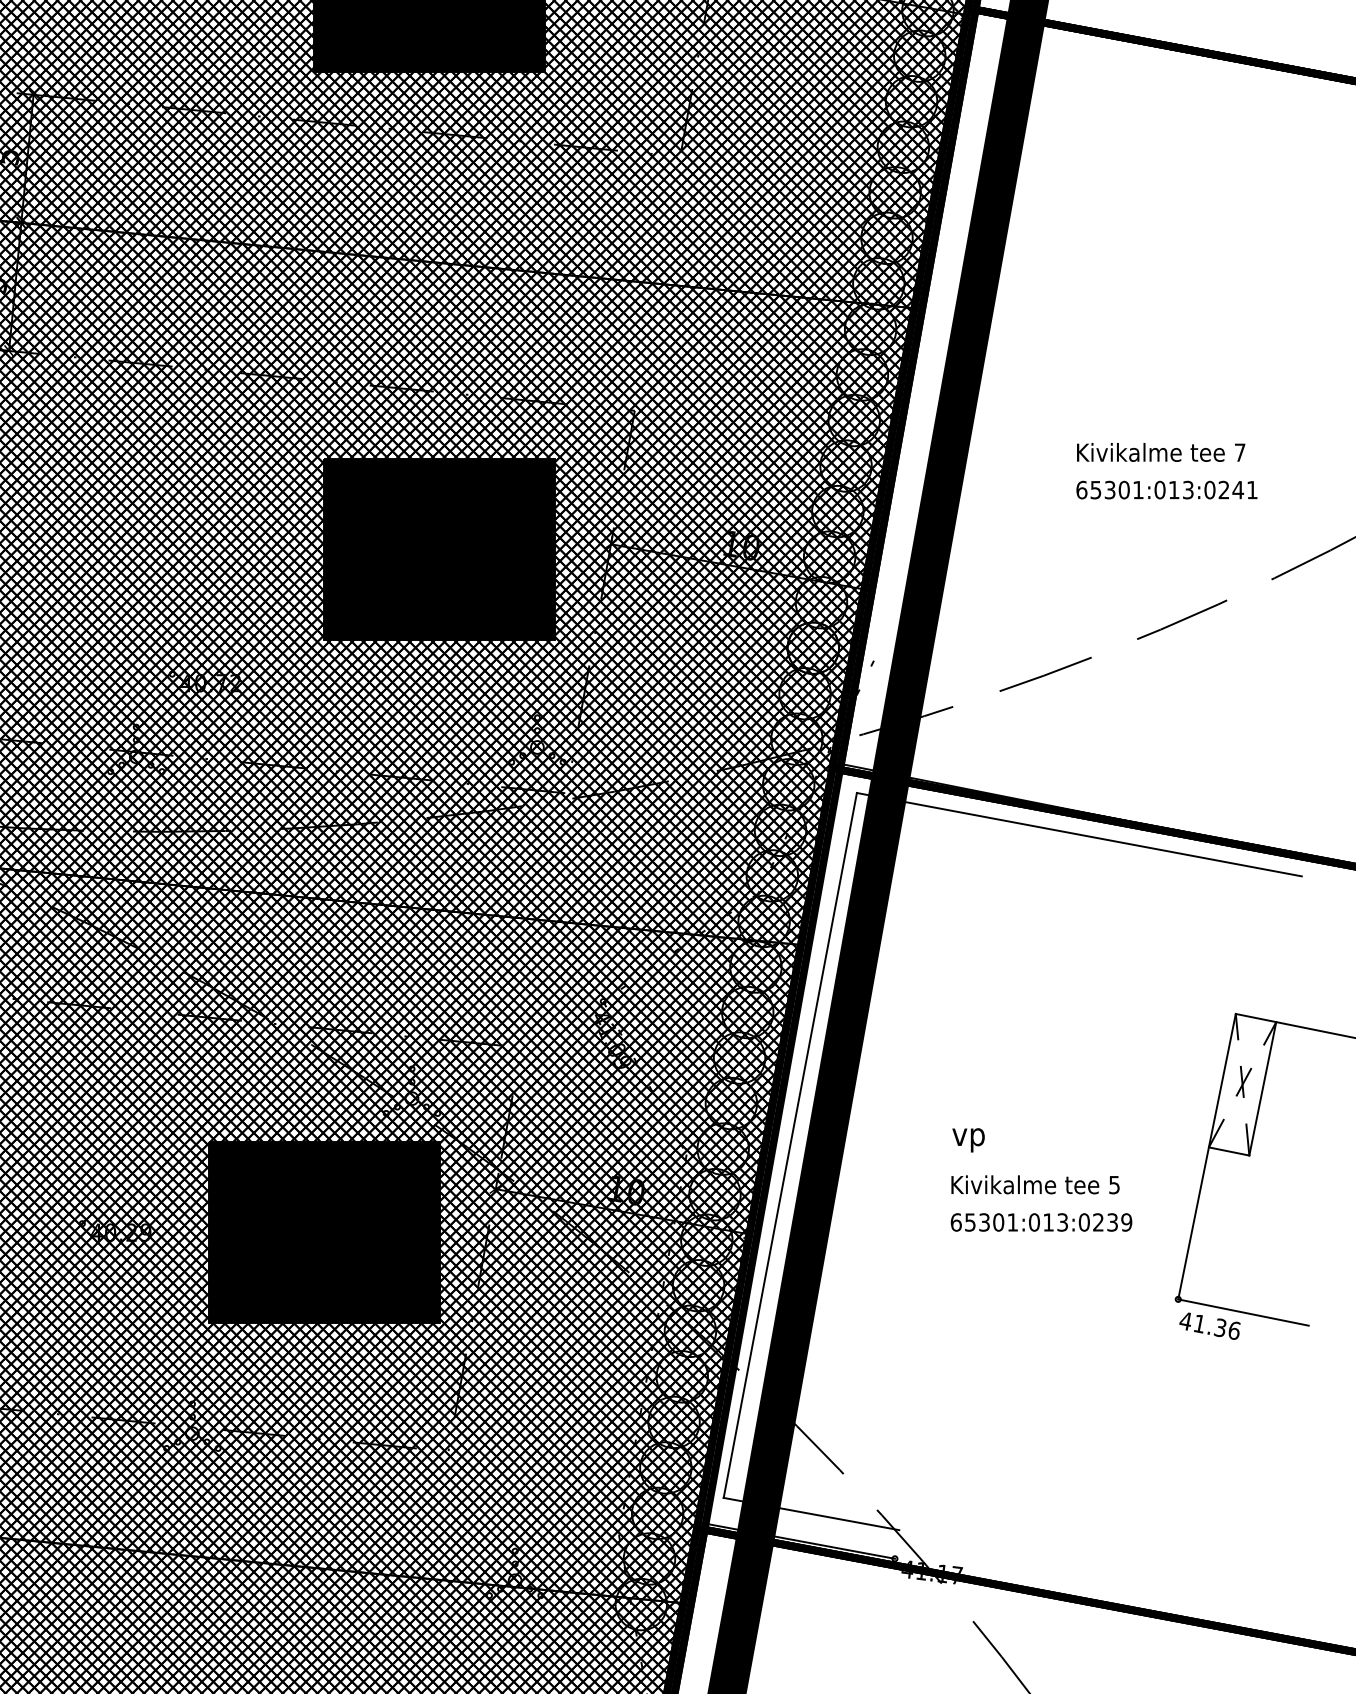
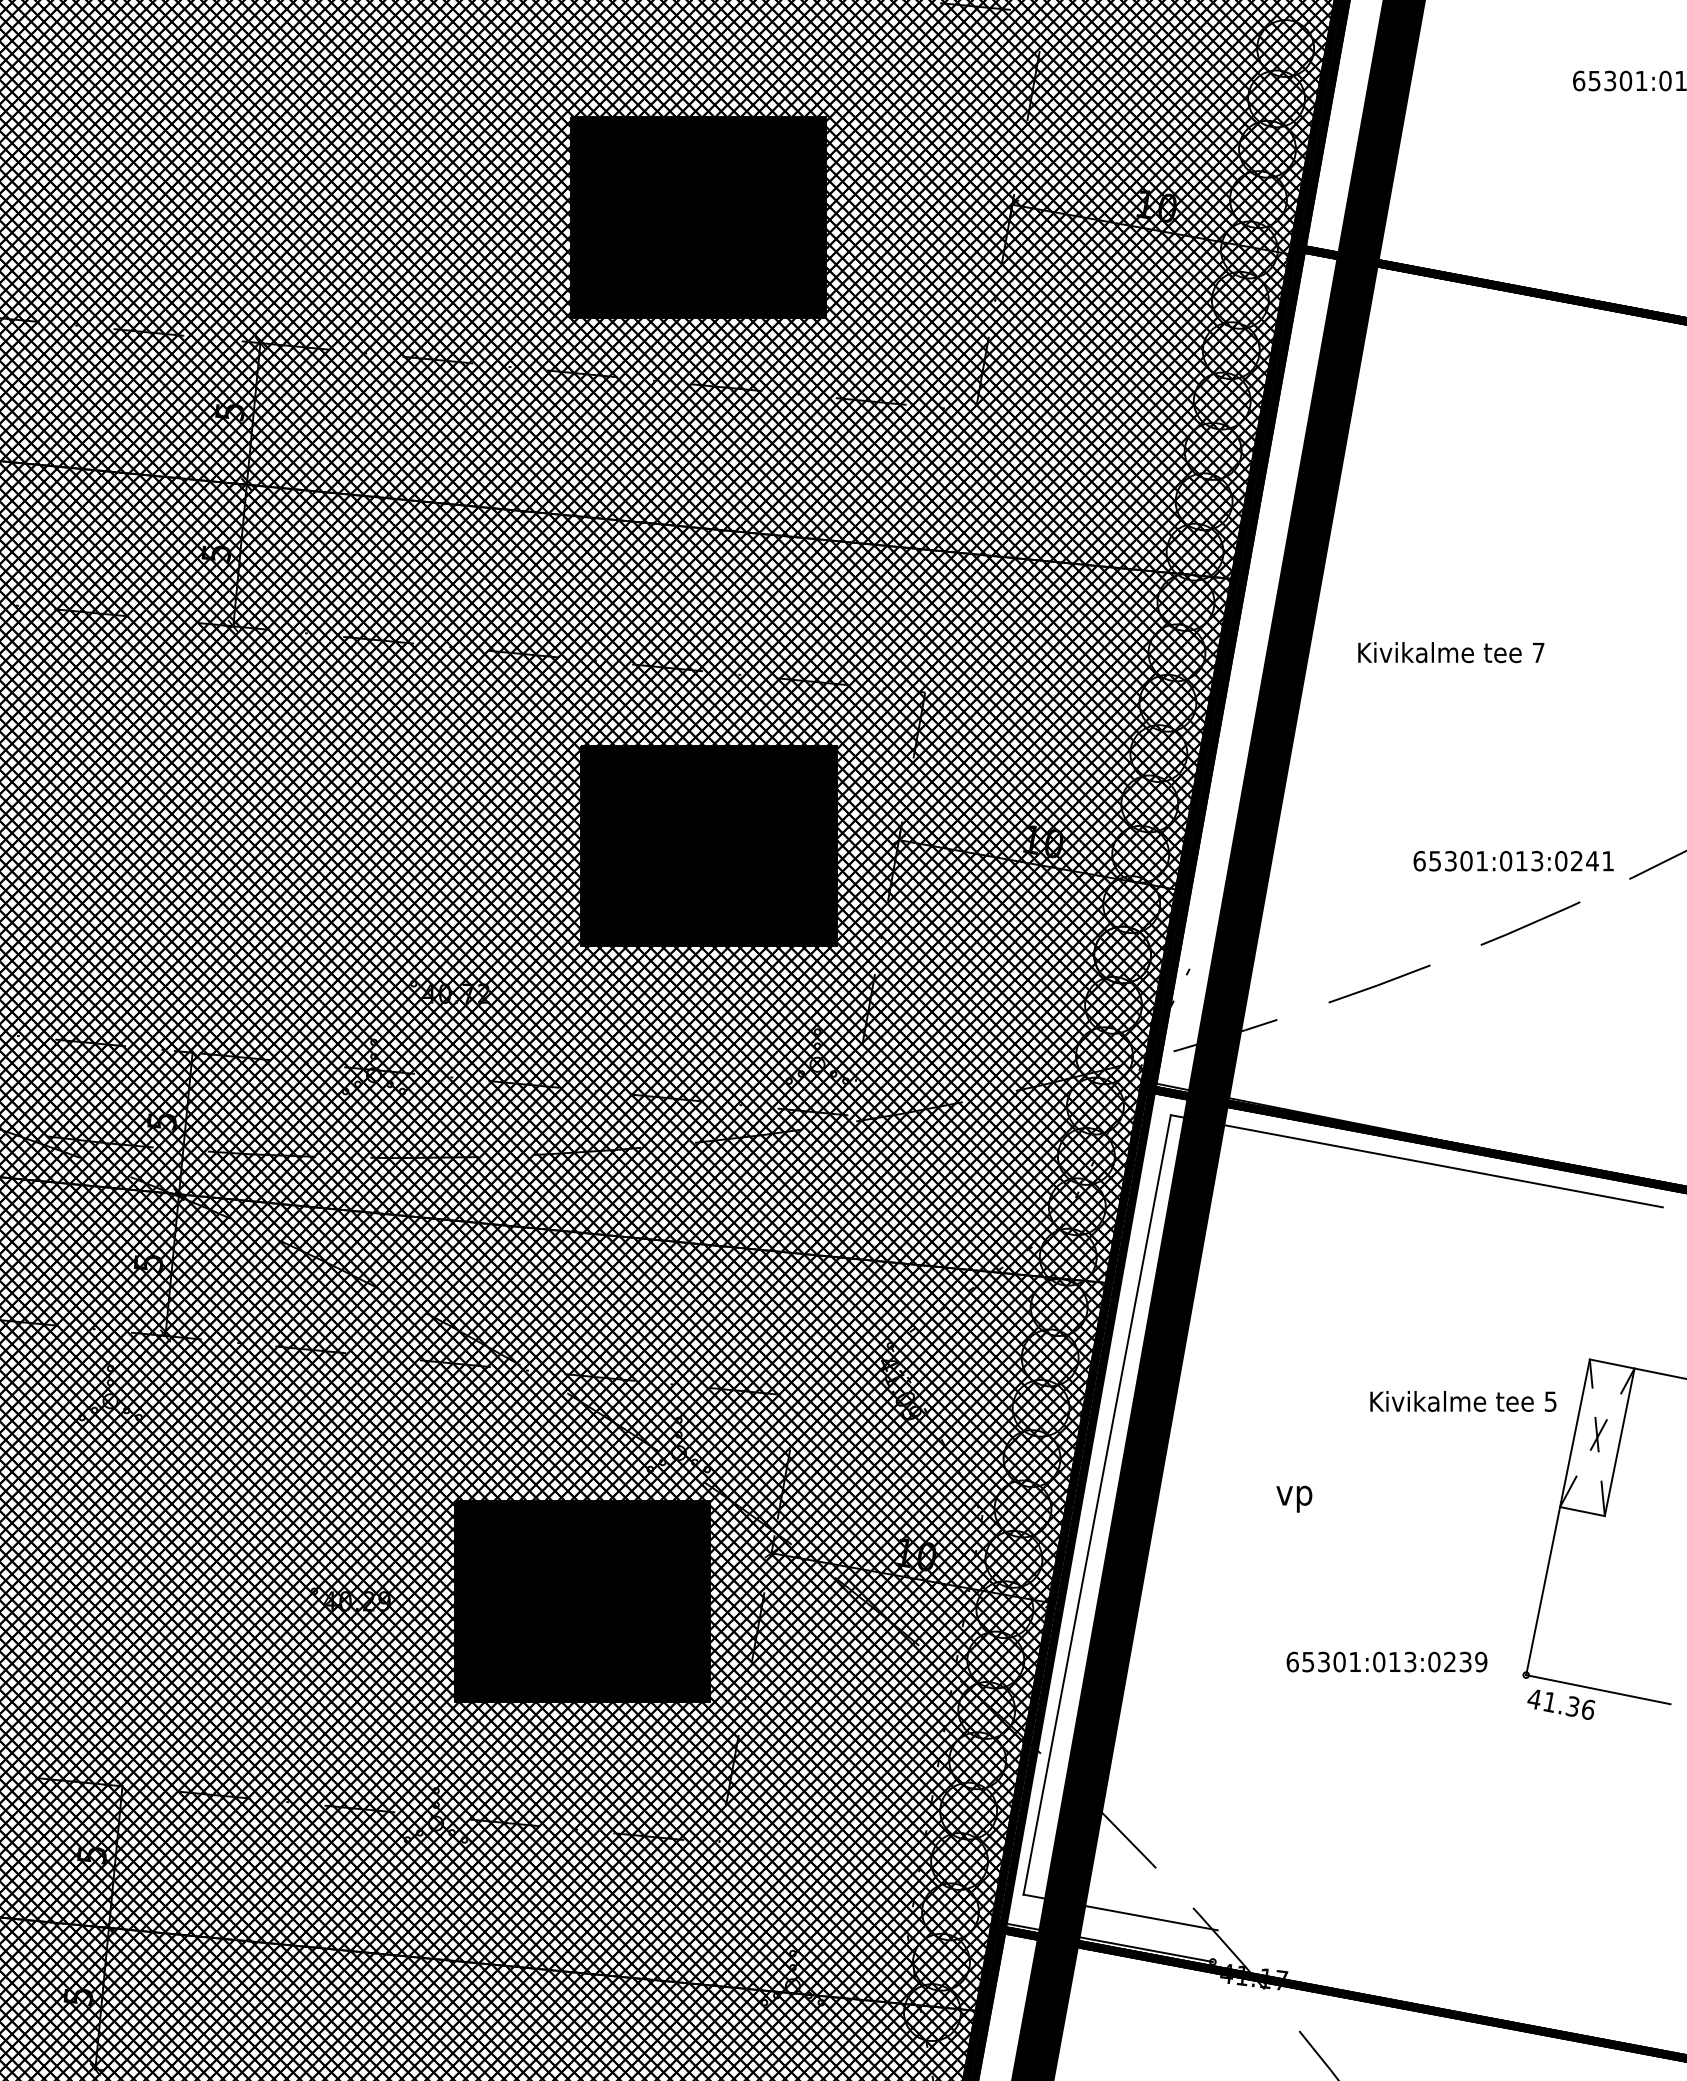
text: (1161, 452) -> (1451, 652), moved
text: (1166, 490) -> (1513, 861), moved
text: (1035, 1184) -> (1463, 1401), moved
text: (1041, 1221) -> (1386, 1661), moved

